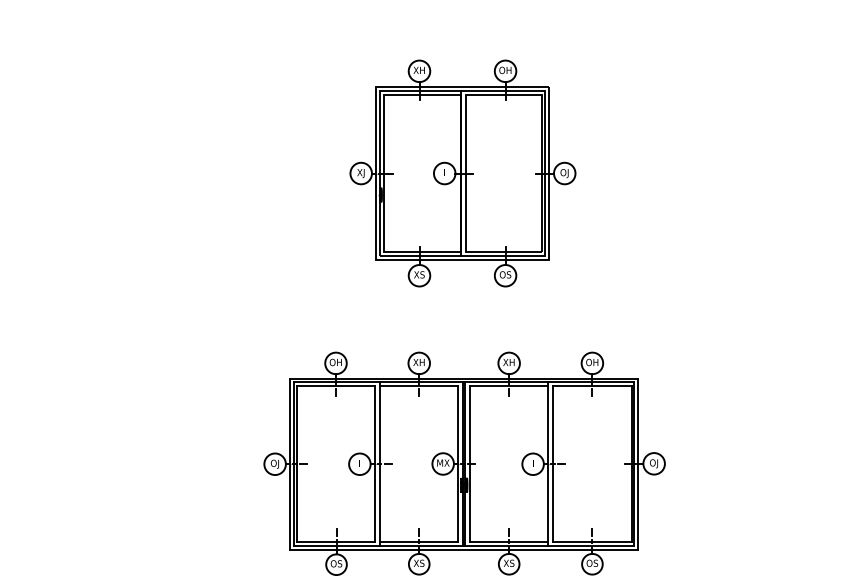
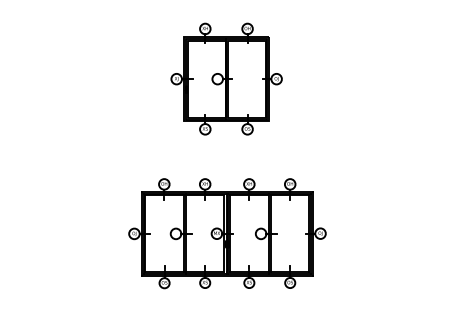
part: (462, 172) -> (226, 78), moved

